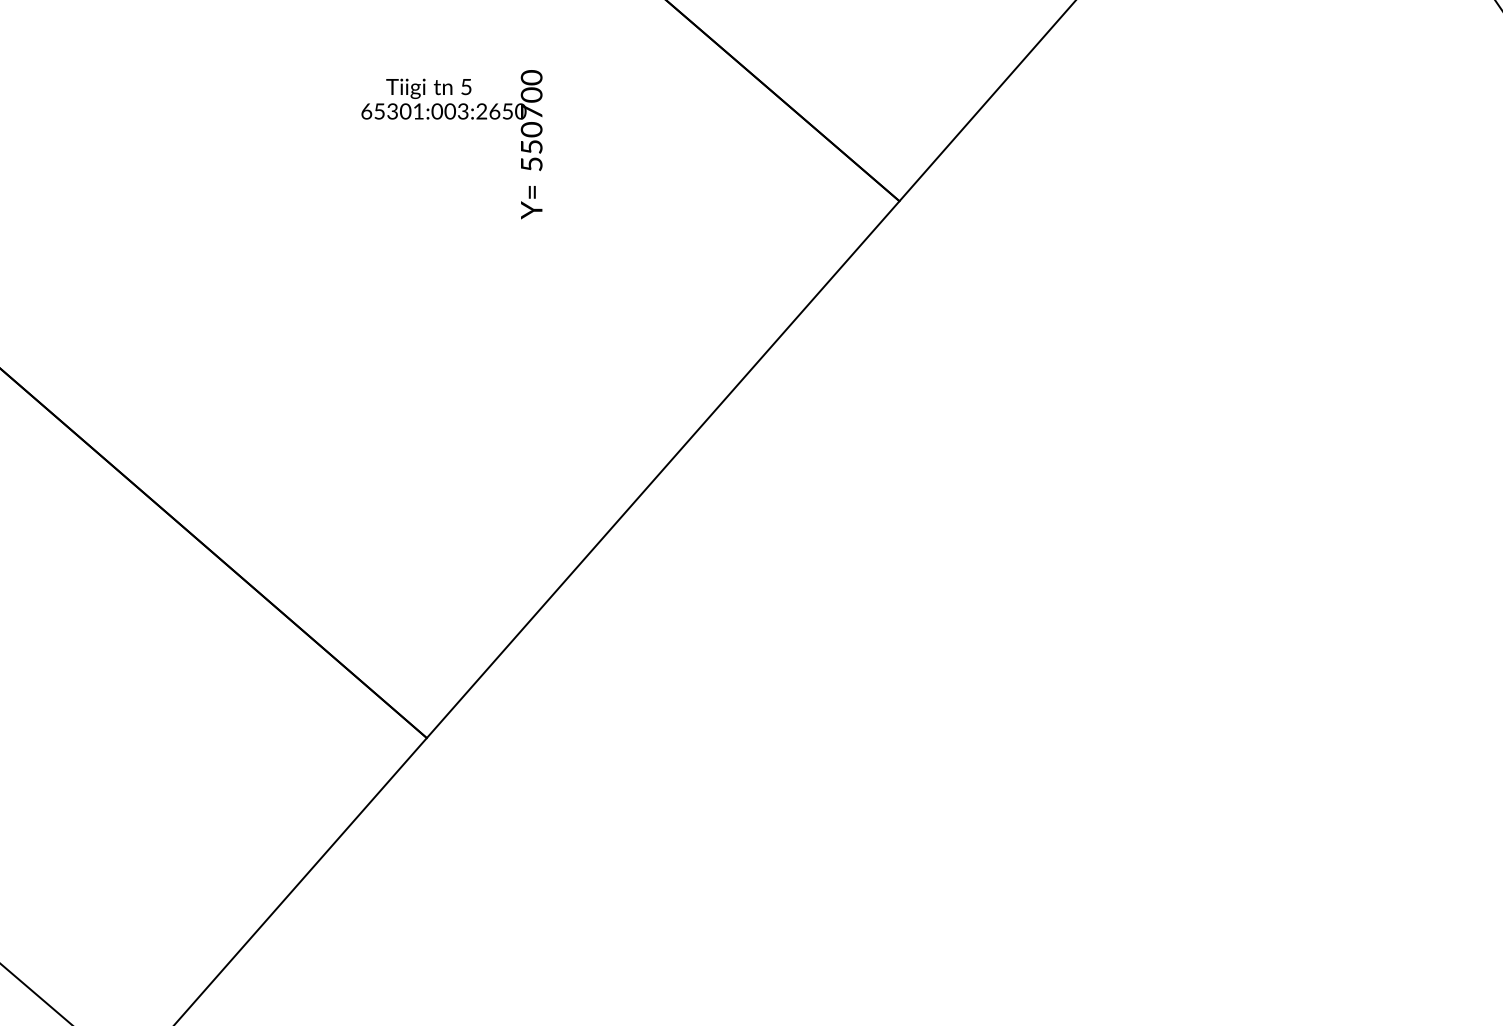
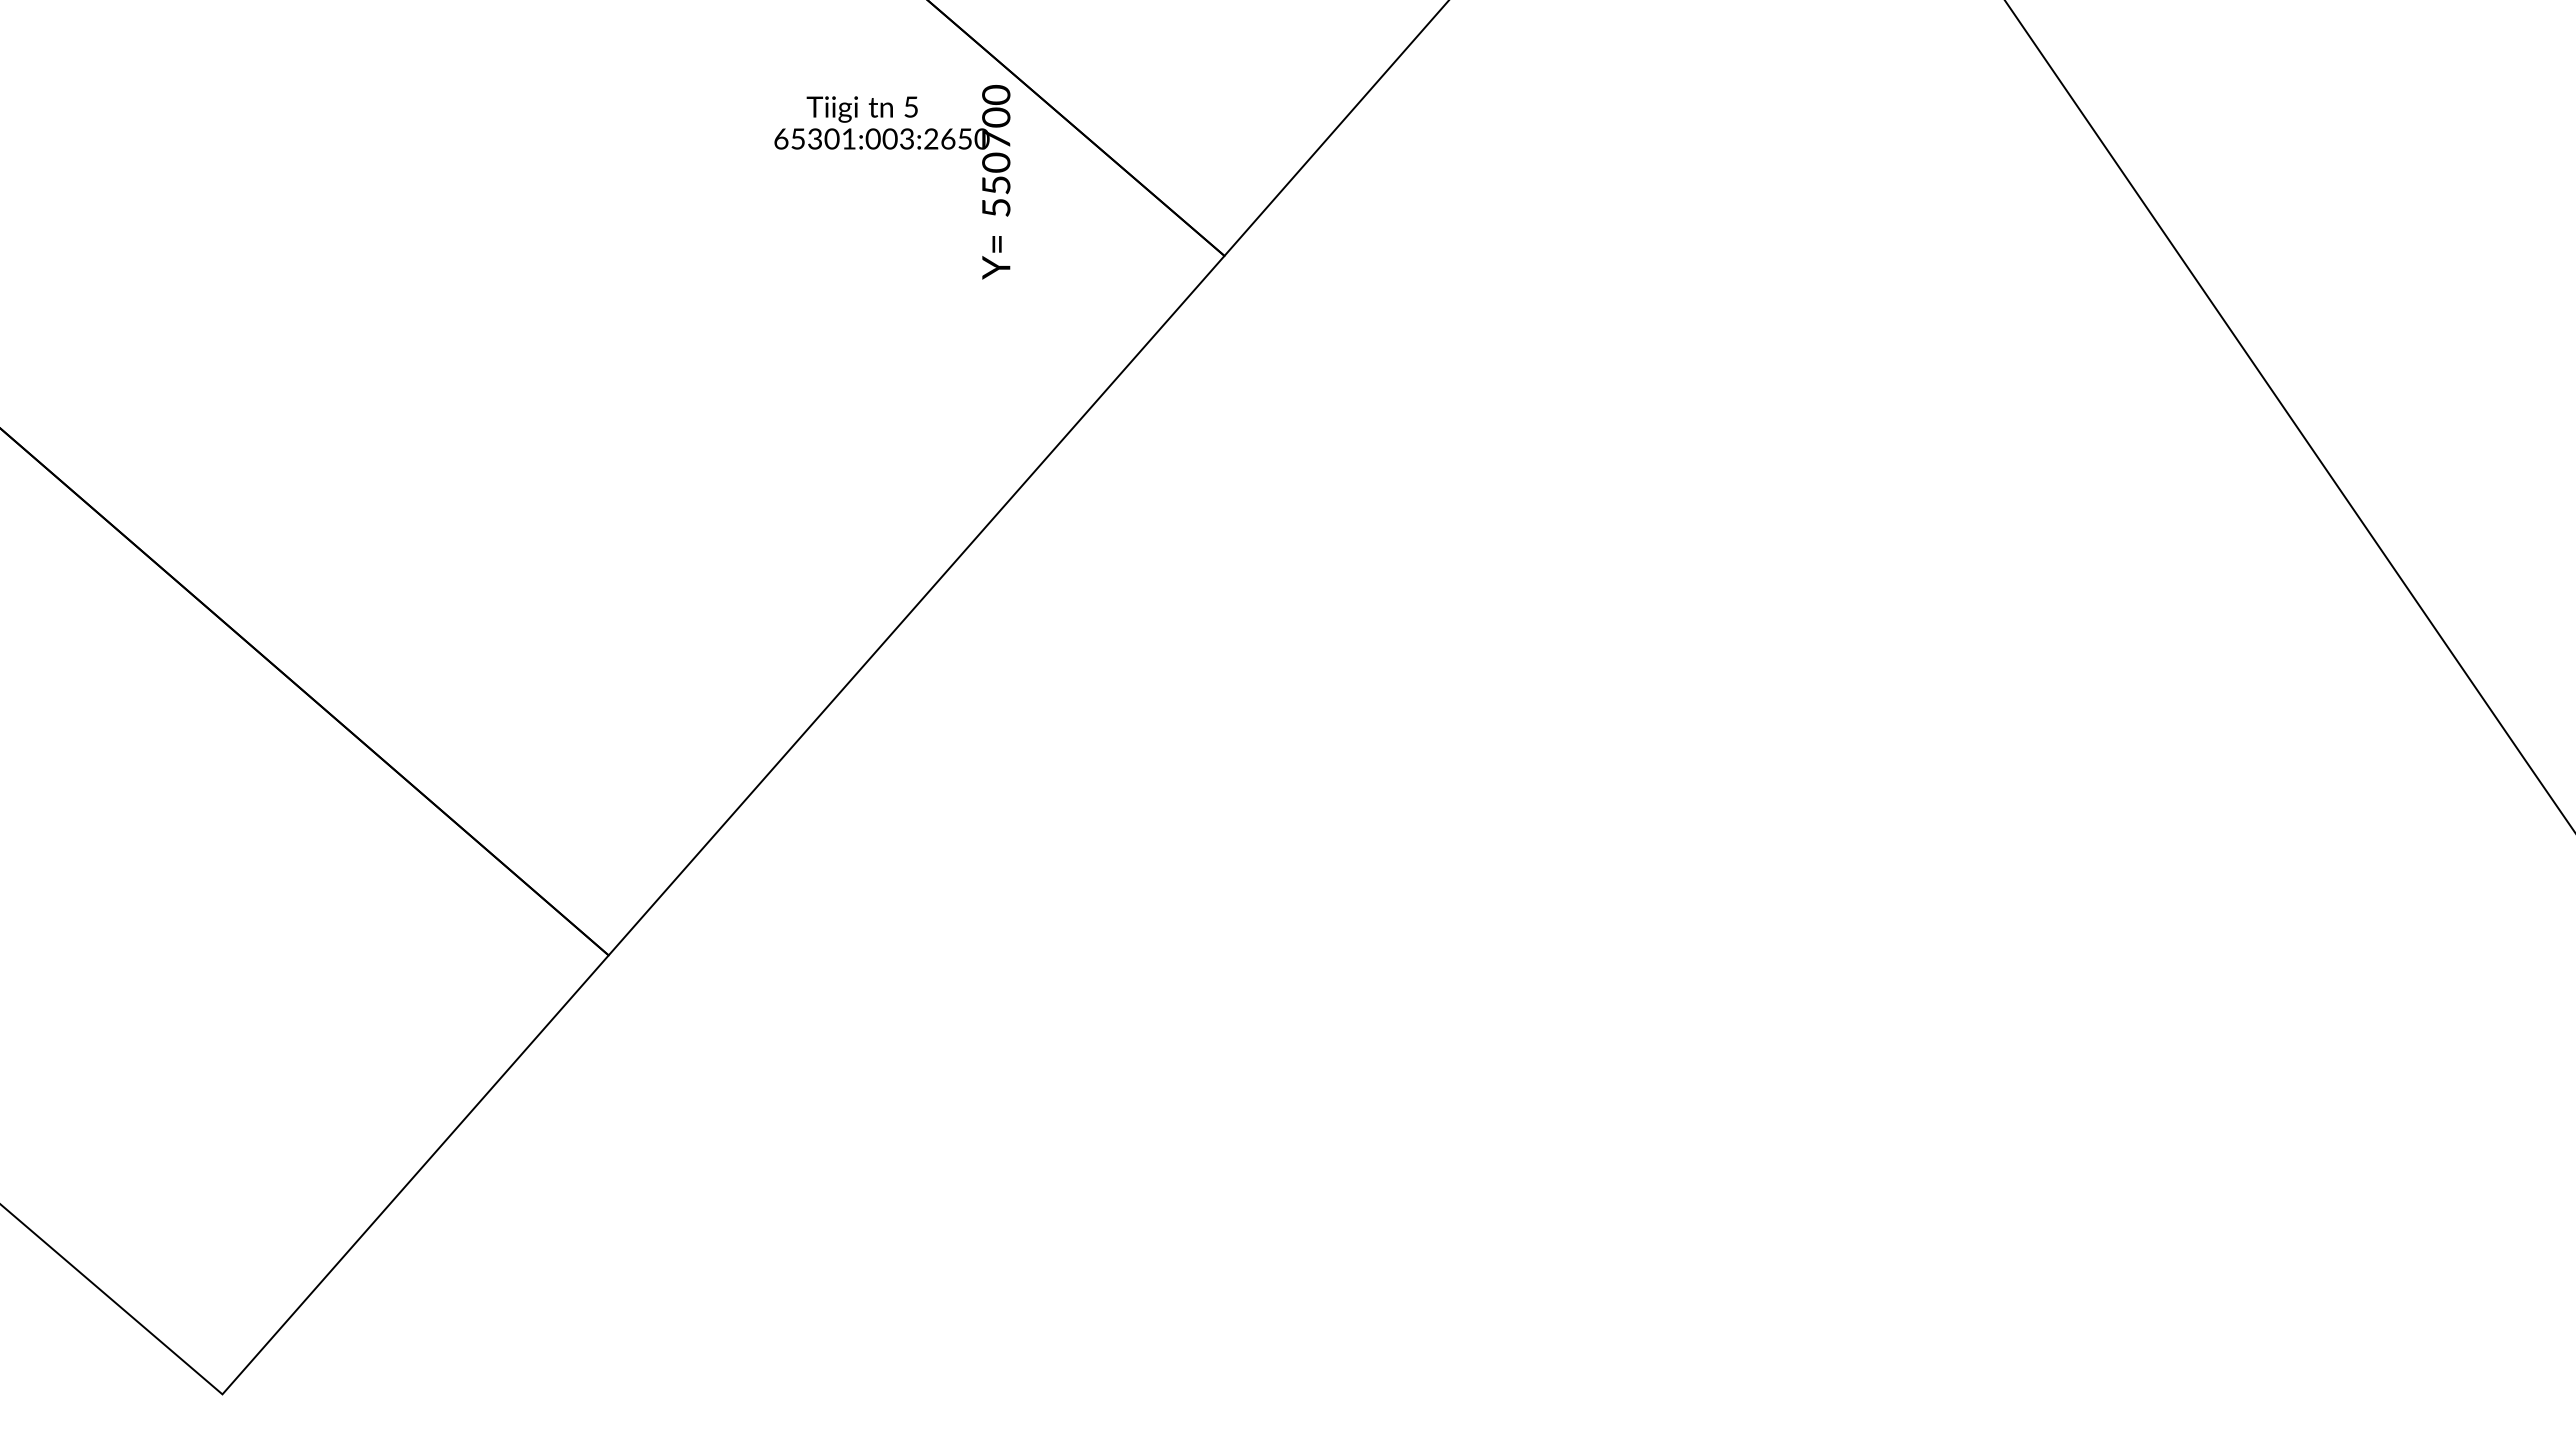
text: (452, 144) -> (892, 182), moved

